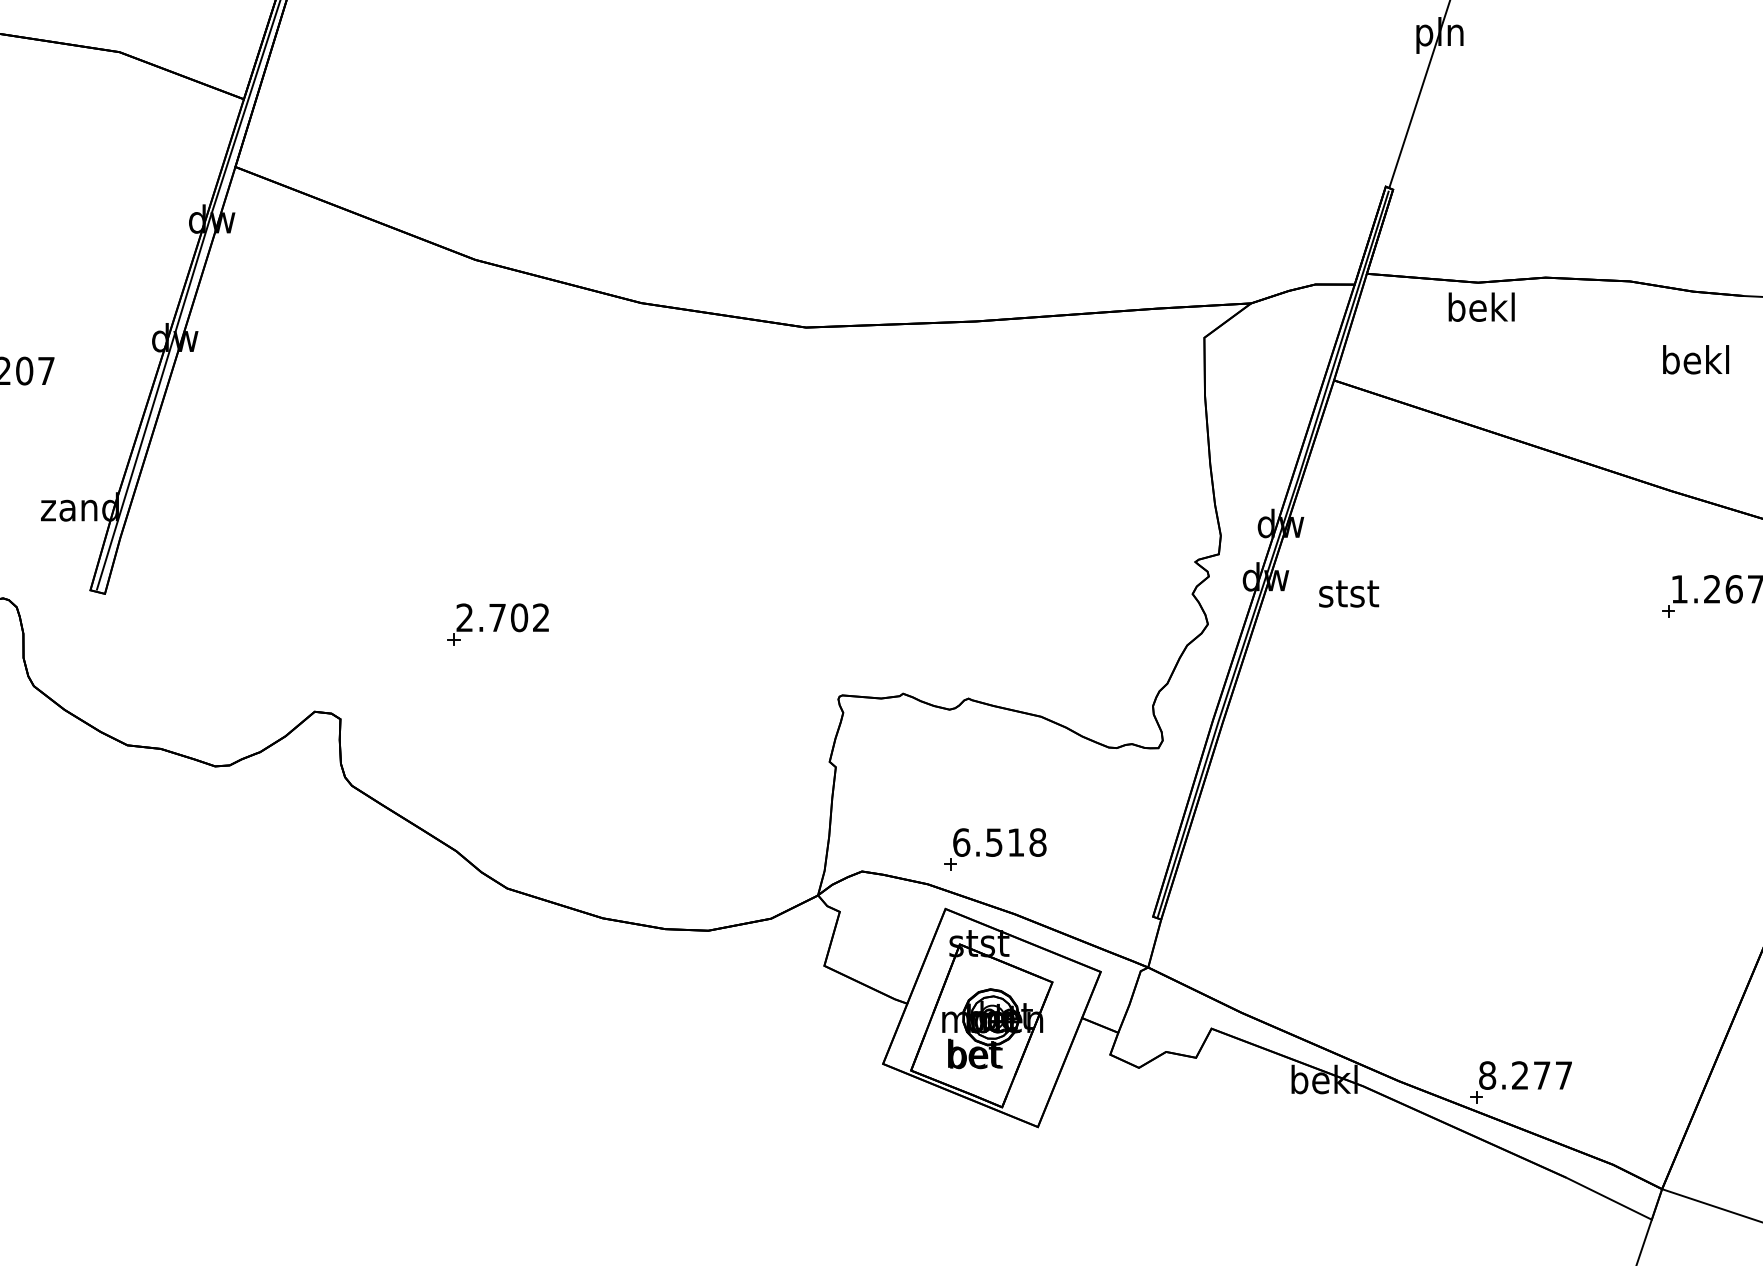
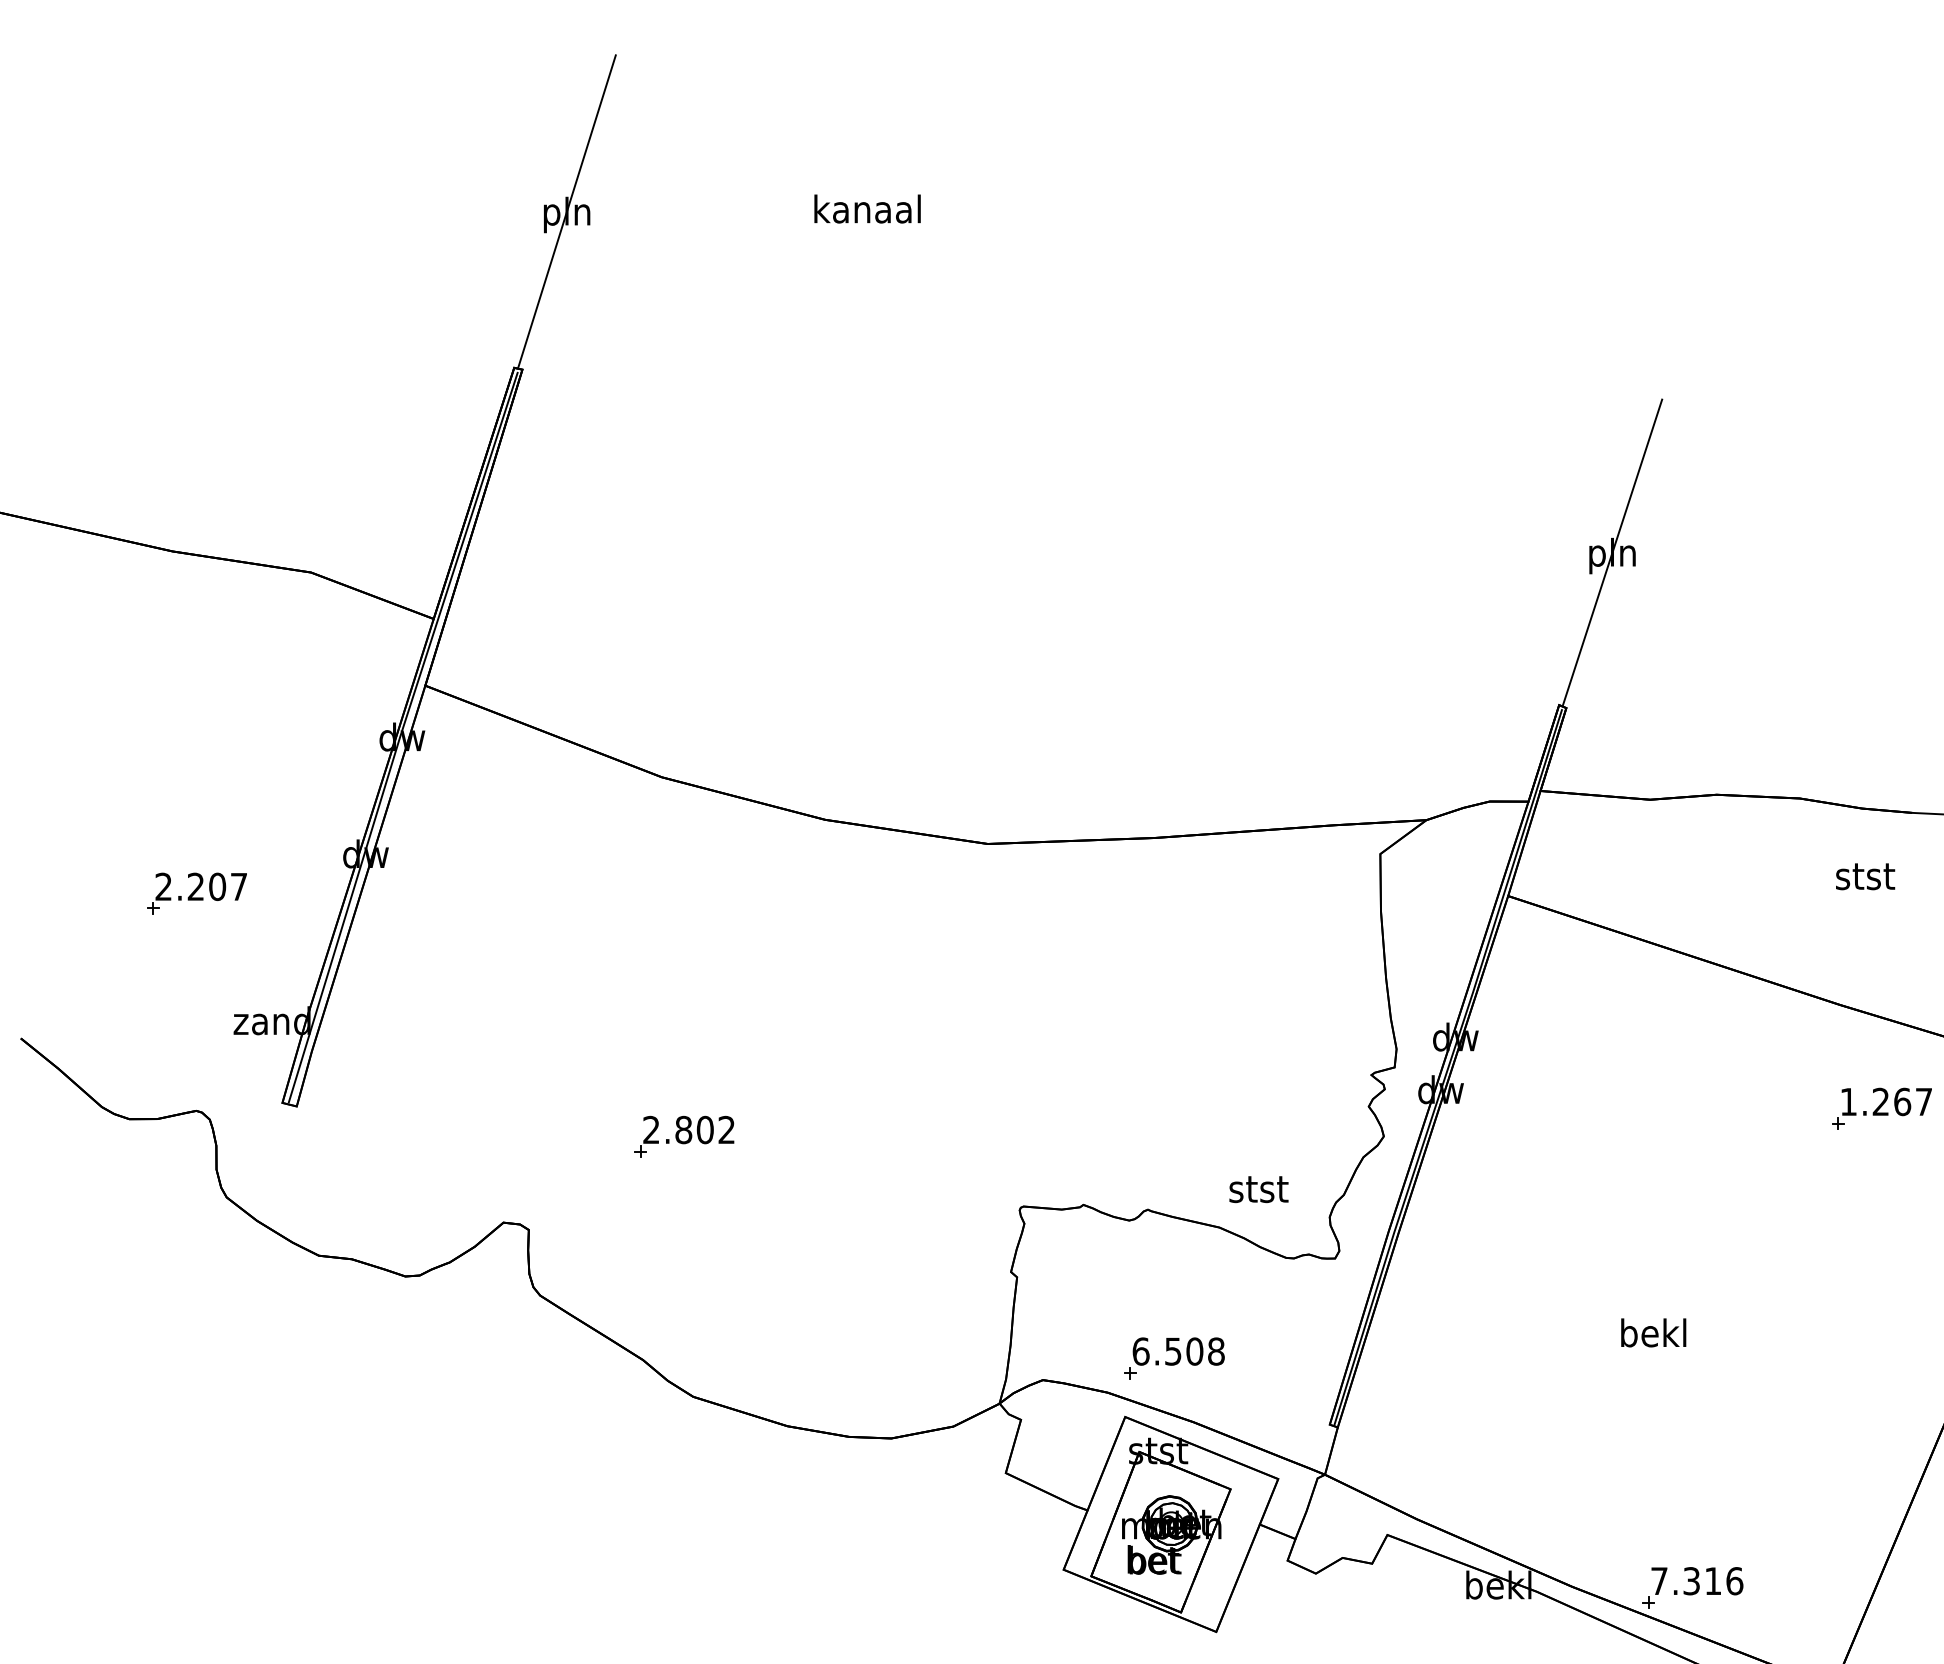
text: (1481, 306) -> (1653, 1332), moved
text: (1695, 359) -> (1864, 875), bekl -> stst
text: (1348, 593) -> (1258, 1189), moved
text: (497, 617) -> (683, 1129), 2.702 -> 2.802
text: (1015, 842) -> (1194, 1351), 6.518 -> 6.508
text: (1526, 1075) -> (1697, 1581), 8.277 -> 7.316

